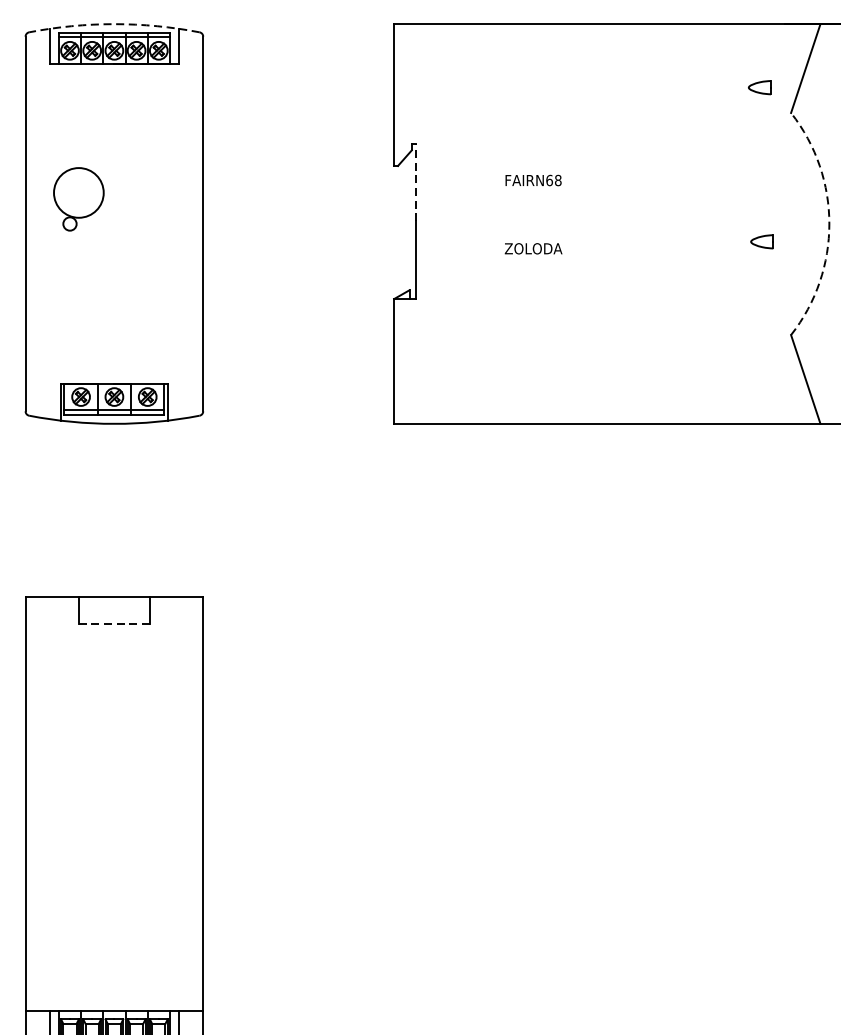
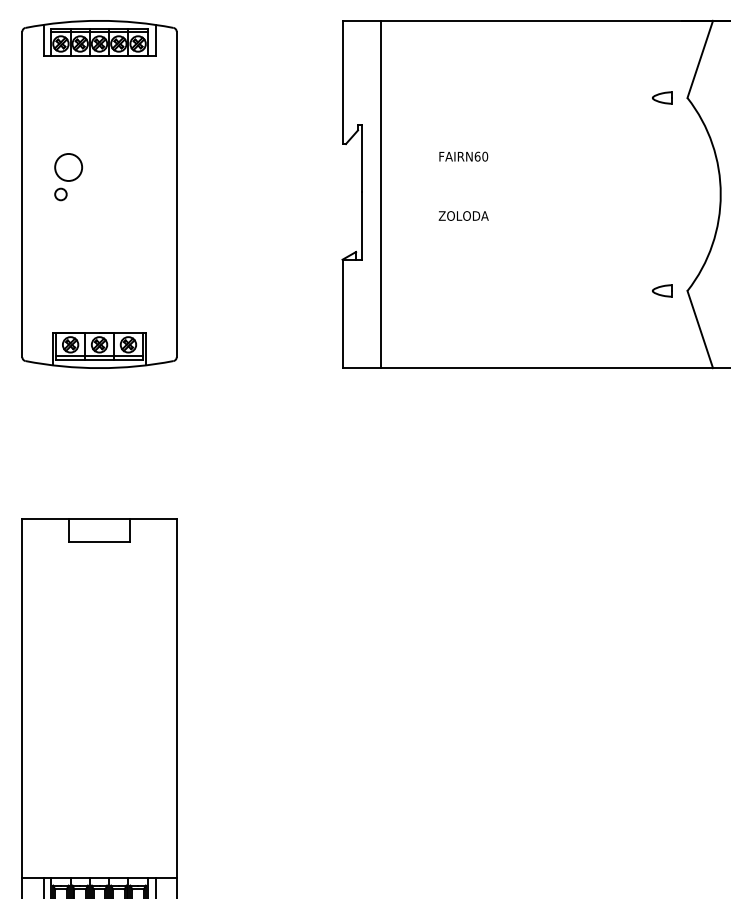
arc: (114, 23) -> (99, 20), dashed -> solid
part: (760, 87) -> (662, 97), moved
text: (558, 180) -> (485, 156), FAIRN68 -> FAIRN60
line: (415, 182) -> (361, 158), dashed -> solid
circle: (78, 192) -> (68, 167), size x0.62
line: (438, 224) -> (381, 194), added
arc: (829, 224) -> (720, 194), dashed -> solid
part: (762, 241) -> (662, 290), moved
line: (114, 624) -> (99, 542), dashed -> solid

